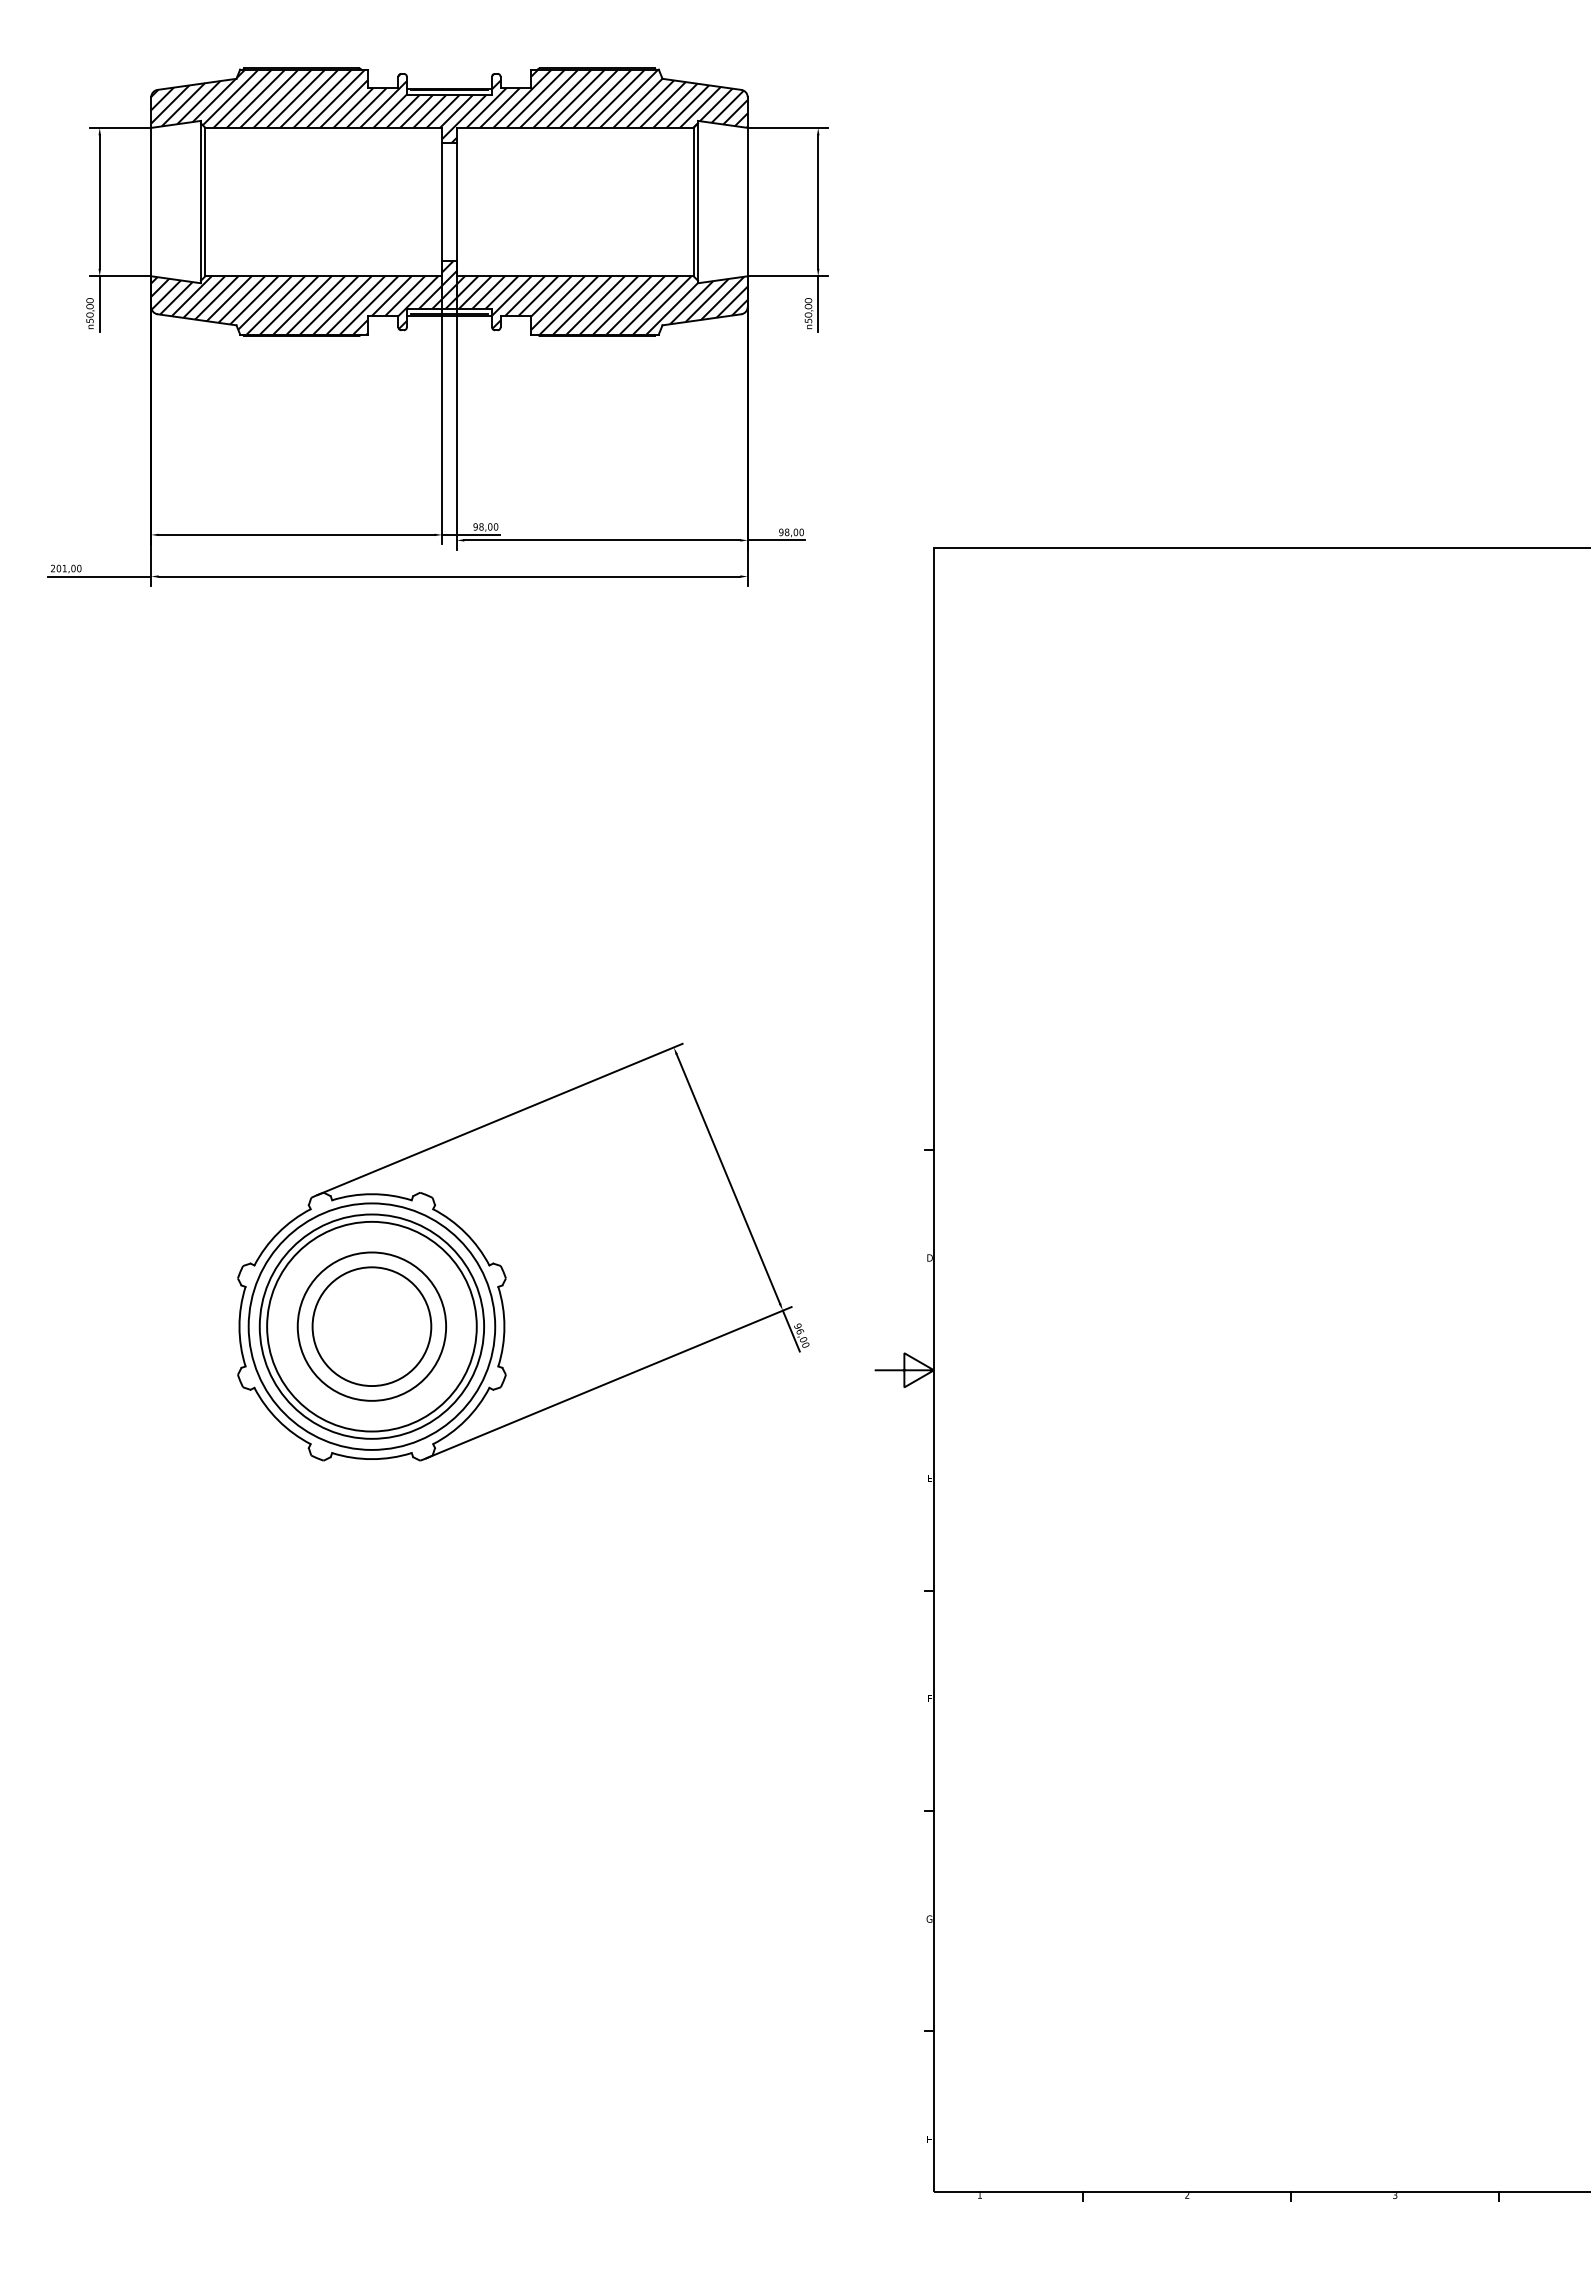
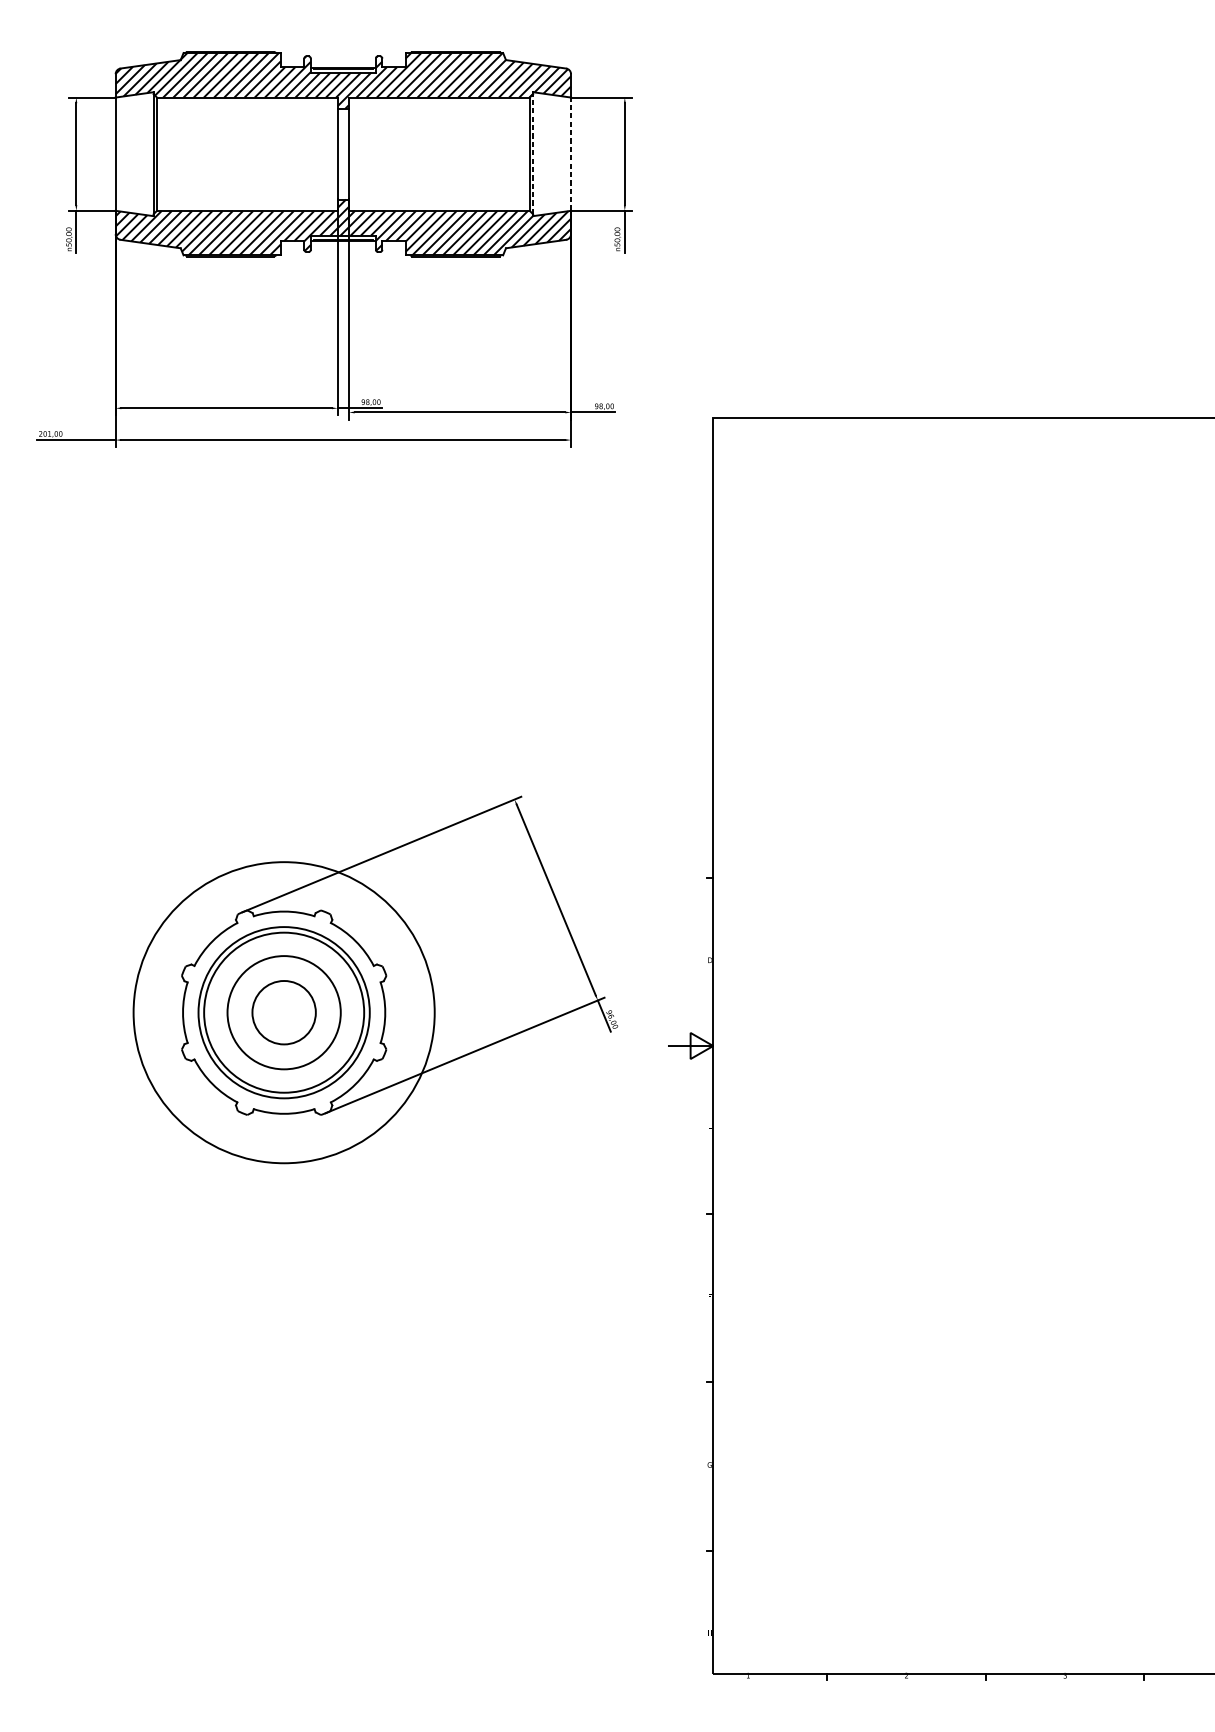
line: (747, 201) -> (570, 153), solid -> dashed
line: (698, 202) -> (533, 154), solid -> dashed
circle: (371, 1326) -> (283, 1012), size x0.7
circle: (371, 1326) -> (283, 1012), size x1.6

